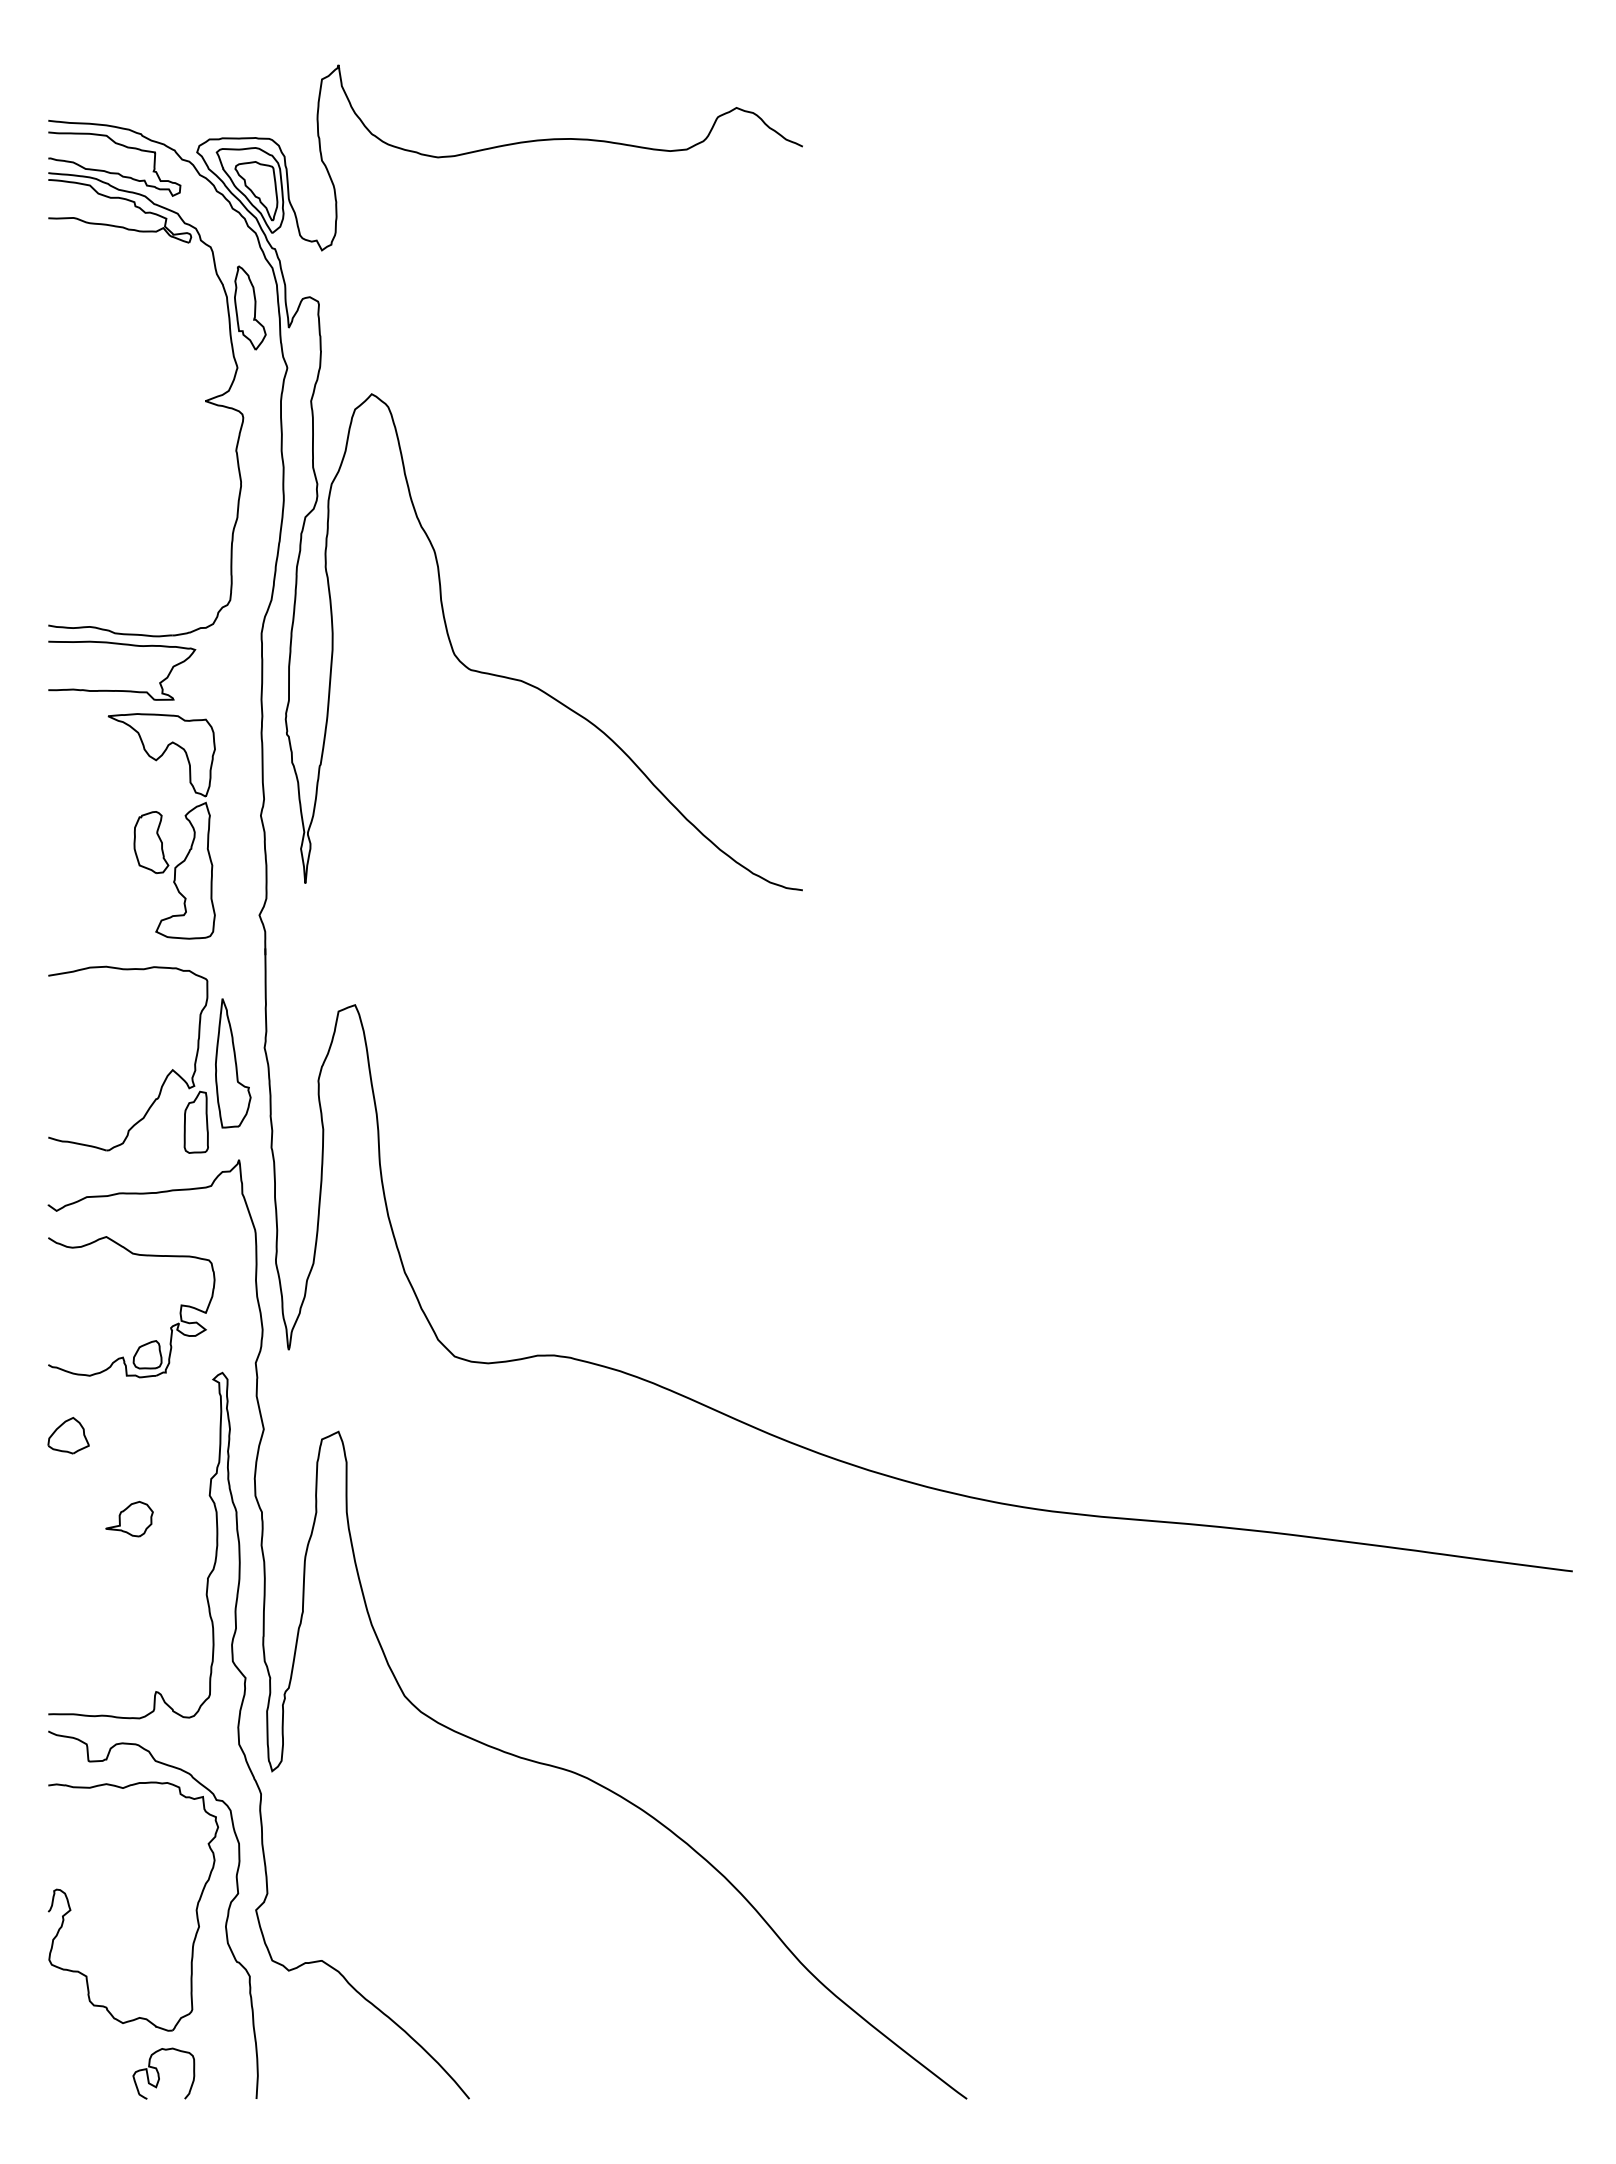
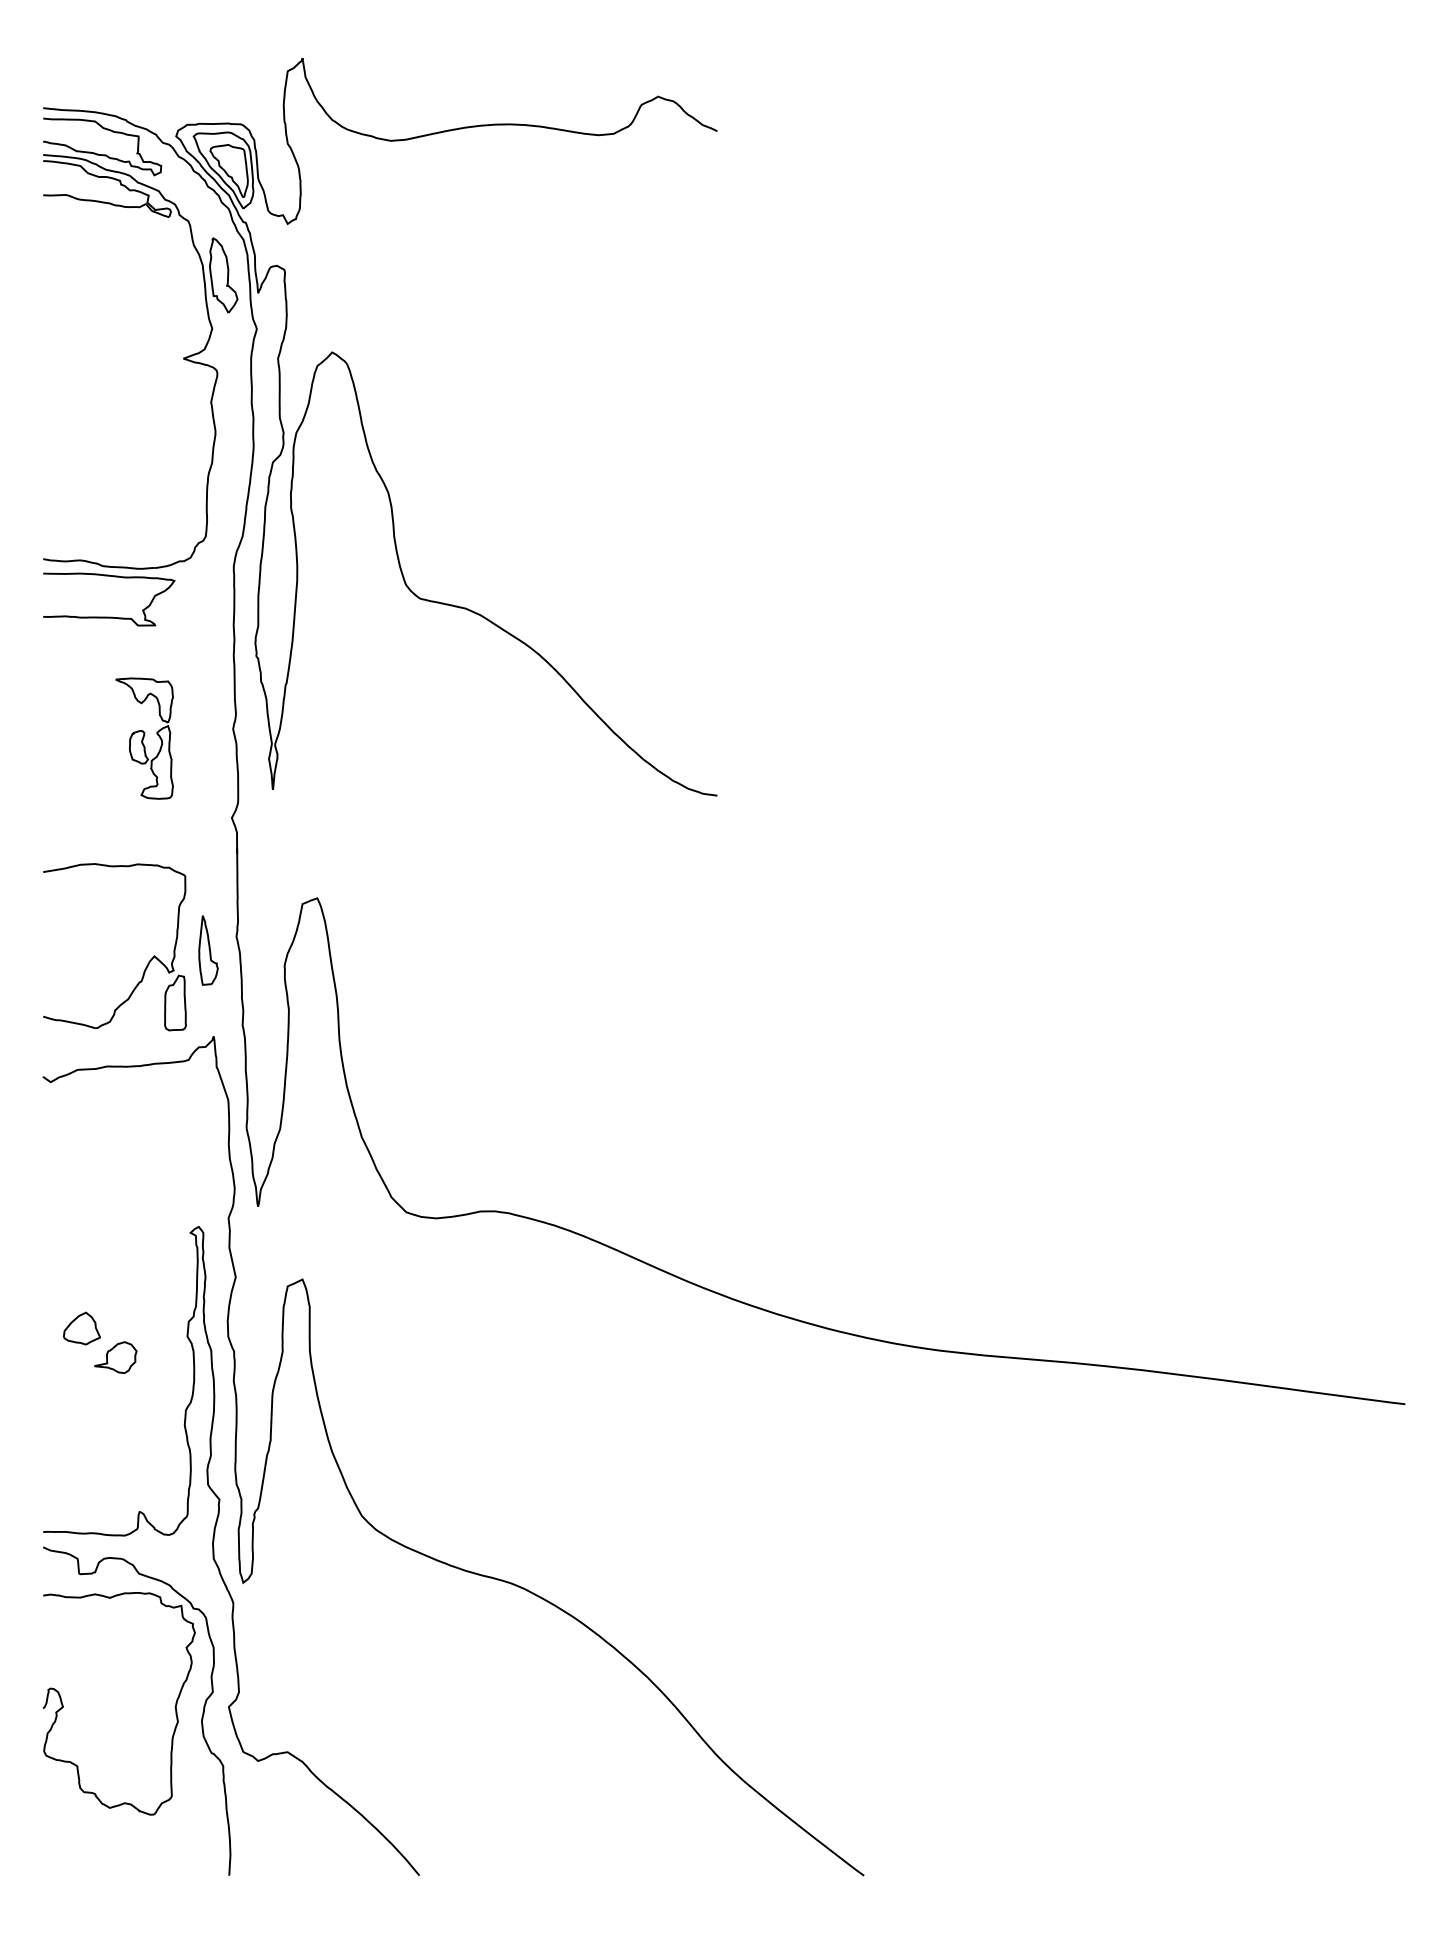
part: (161, 826) -> (144, 738), size x0.6
part: (233, 1063) -> (208, 950), size x0.6
part: (149, 1341) -> (133, 1198), removed
part: (68, 1435) -> (81, 1328), moved
curve: (159, 2073) -> (142, 1852), removed

